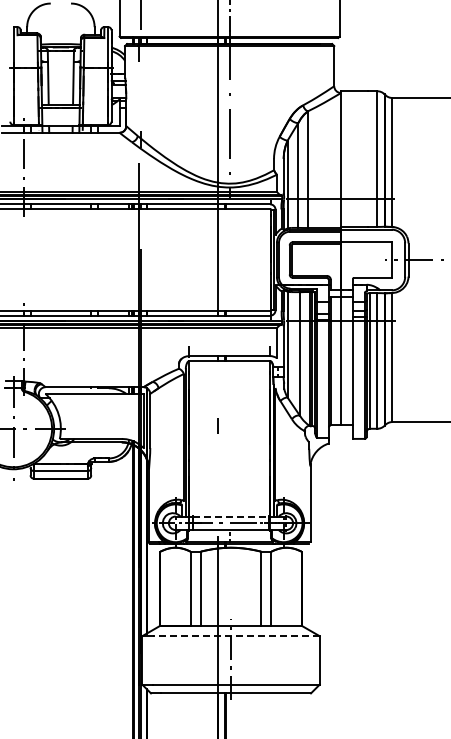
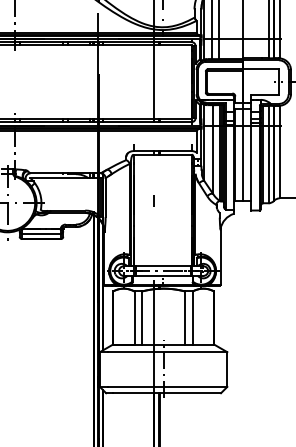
line: (231, 516) -> (163, 266), dashed -> solid
line: (235, 636) -> (166, 352), dashed -> solid

